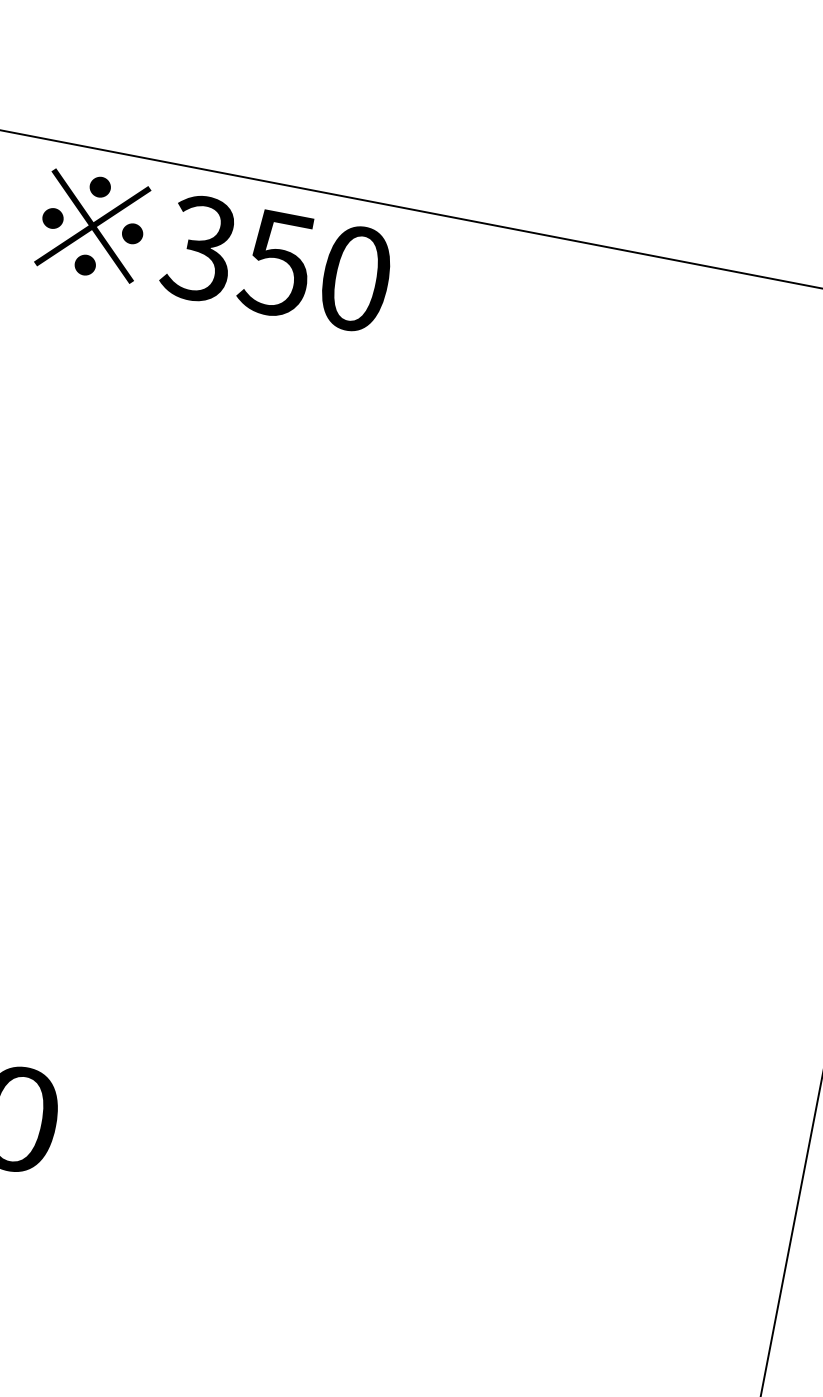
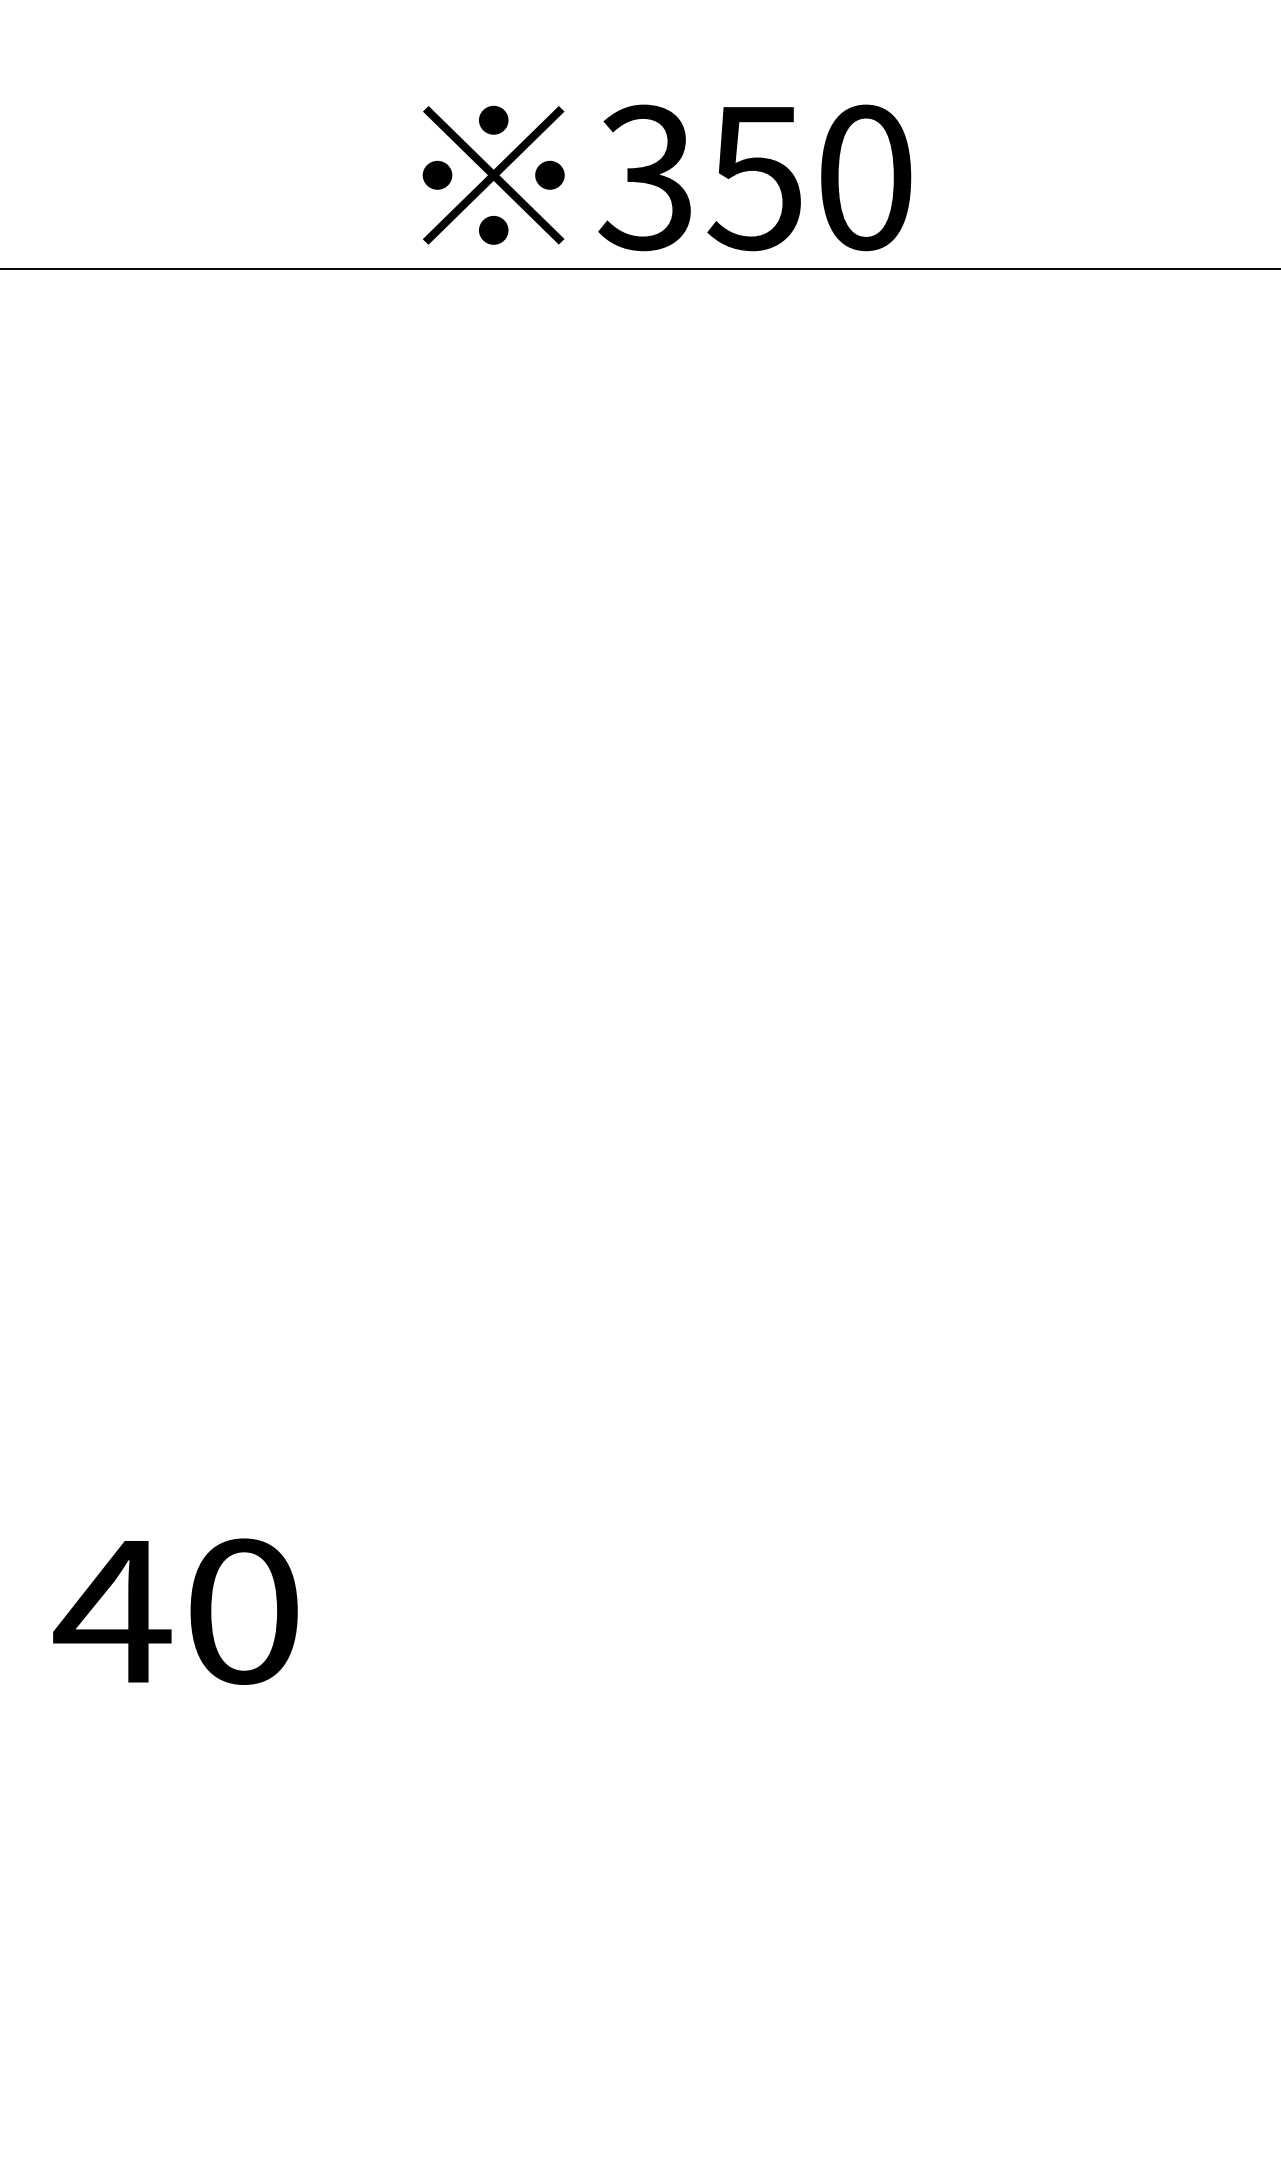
text: (214, 251) -> (666, 177), moved

